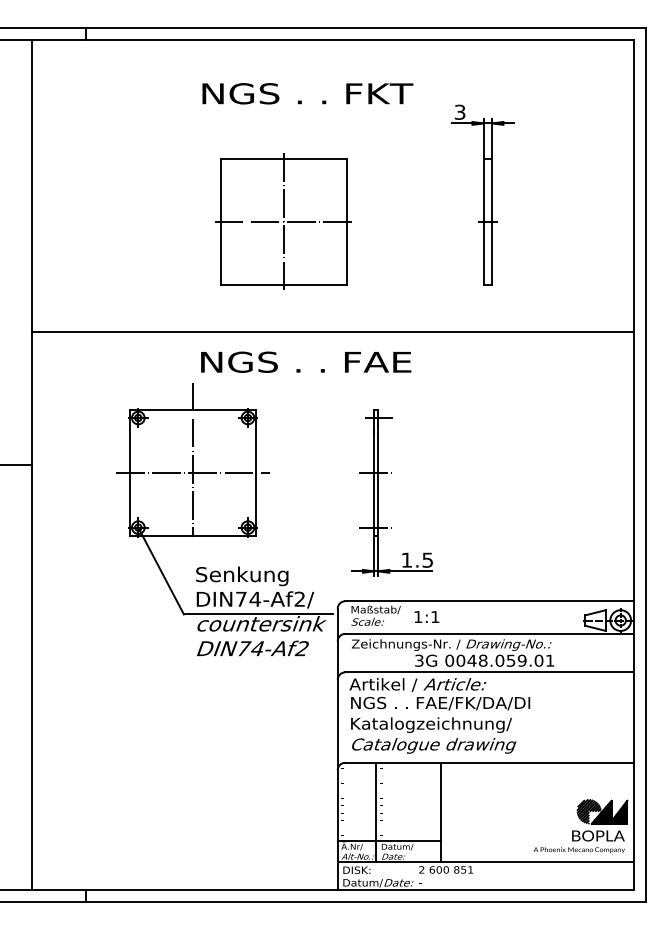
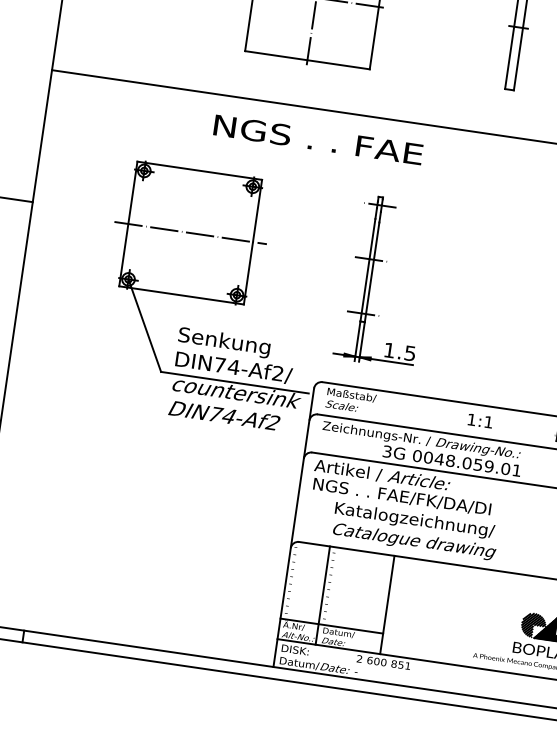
line: (193, 459) -> (192, 219), removed
text: (426, 616) -> (479, 420), moved
text: (433, 735) -> (415, 531), moved

